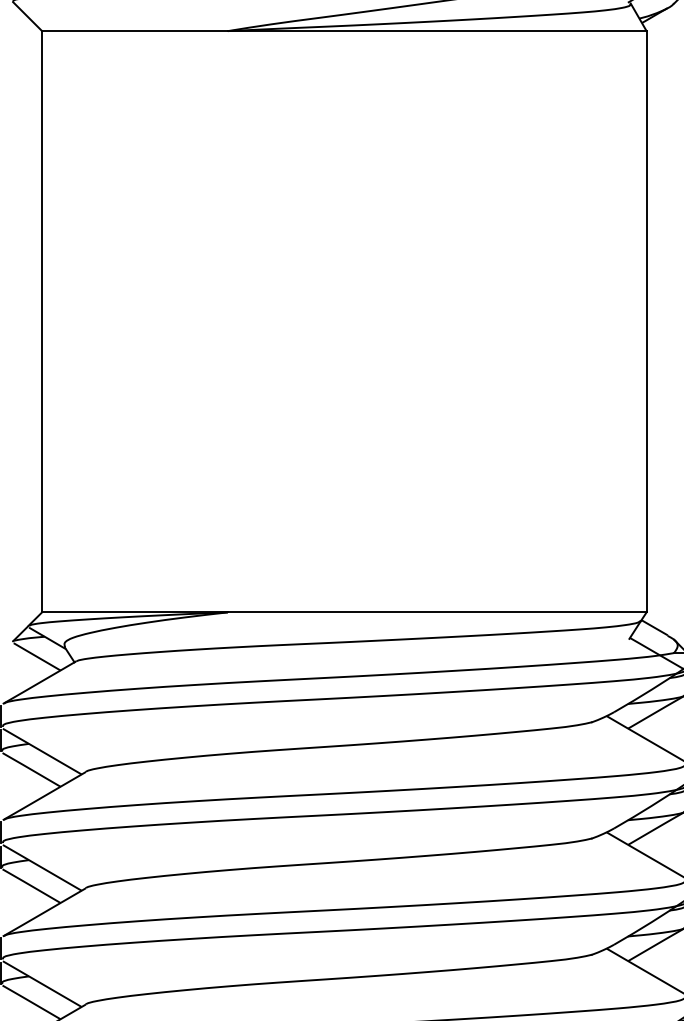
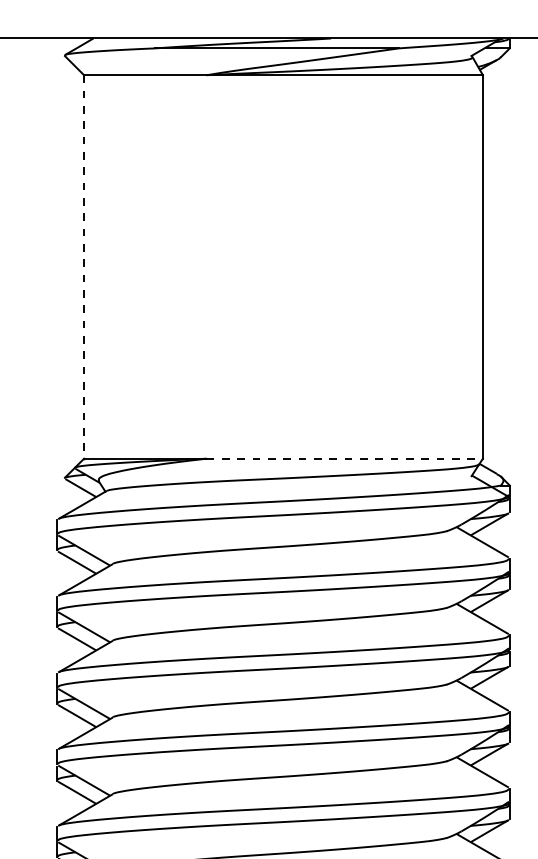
line: (42, 321) -> (84, 266), solid -> dashed
line: (438, 612) -> (345, 458), solid -> dashed

